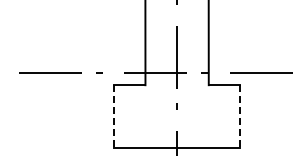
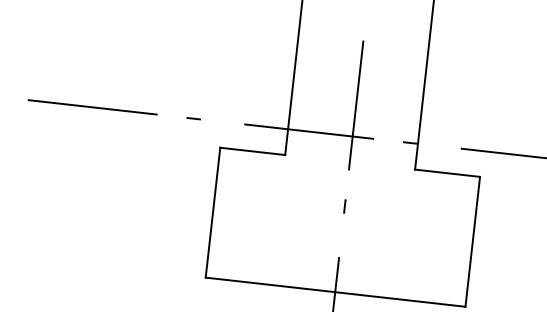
line: (113, 116) -> (212, 211), dashed -> solid
line: (240, 116) -> (472, 241), dashed -> solid

